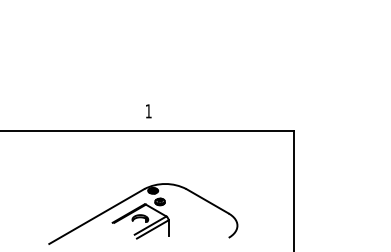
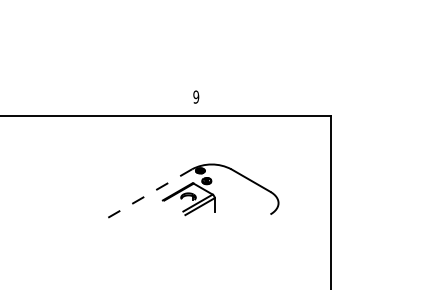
text: (148, 110) -> (196, 96), 1 -> 9
line: (97, 216) -> (148, 194), solid -> dashed

